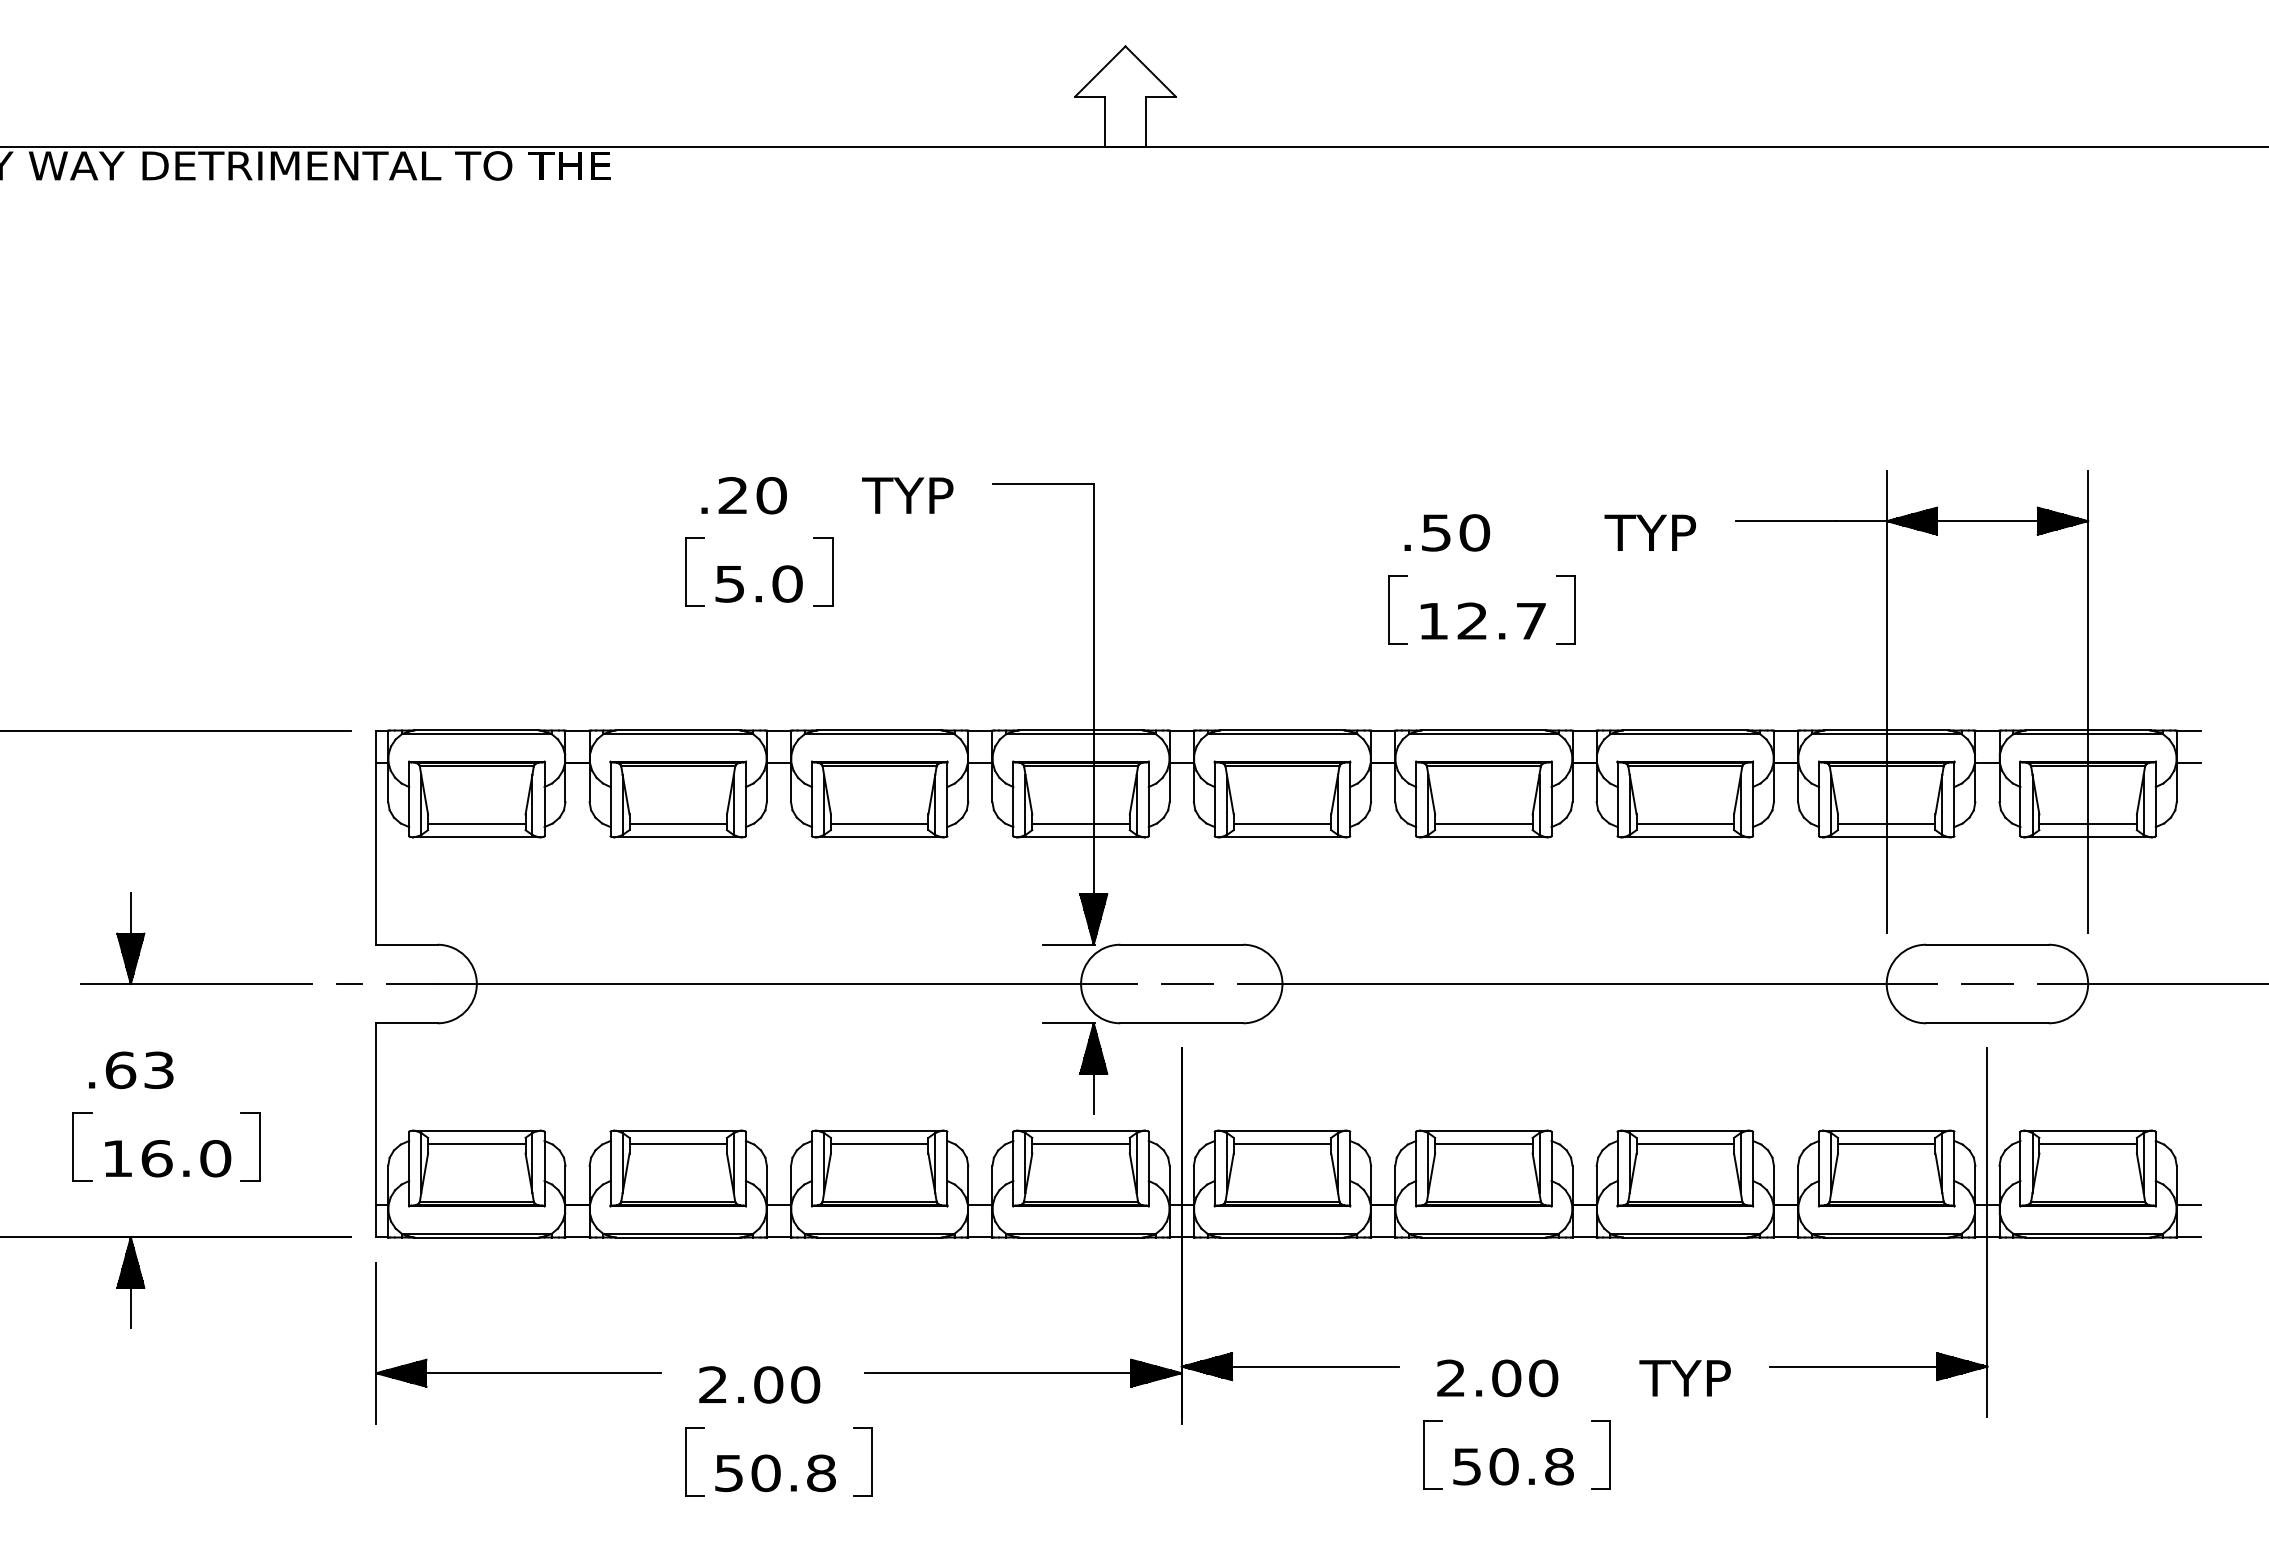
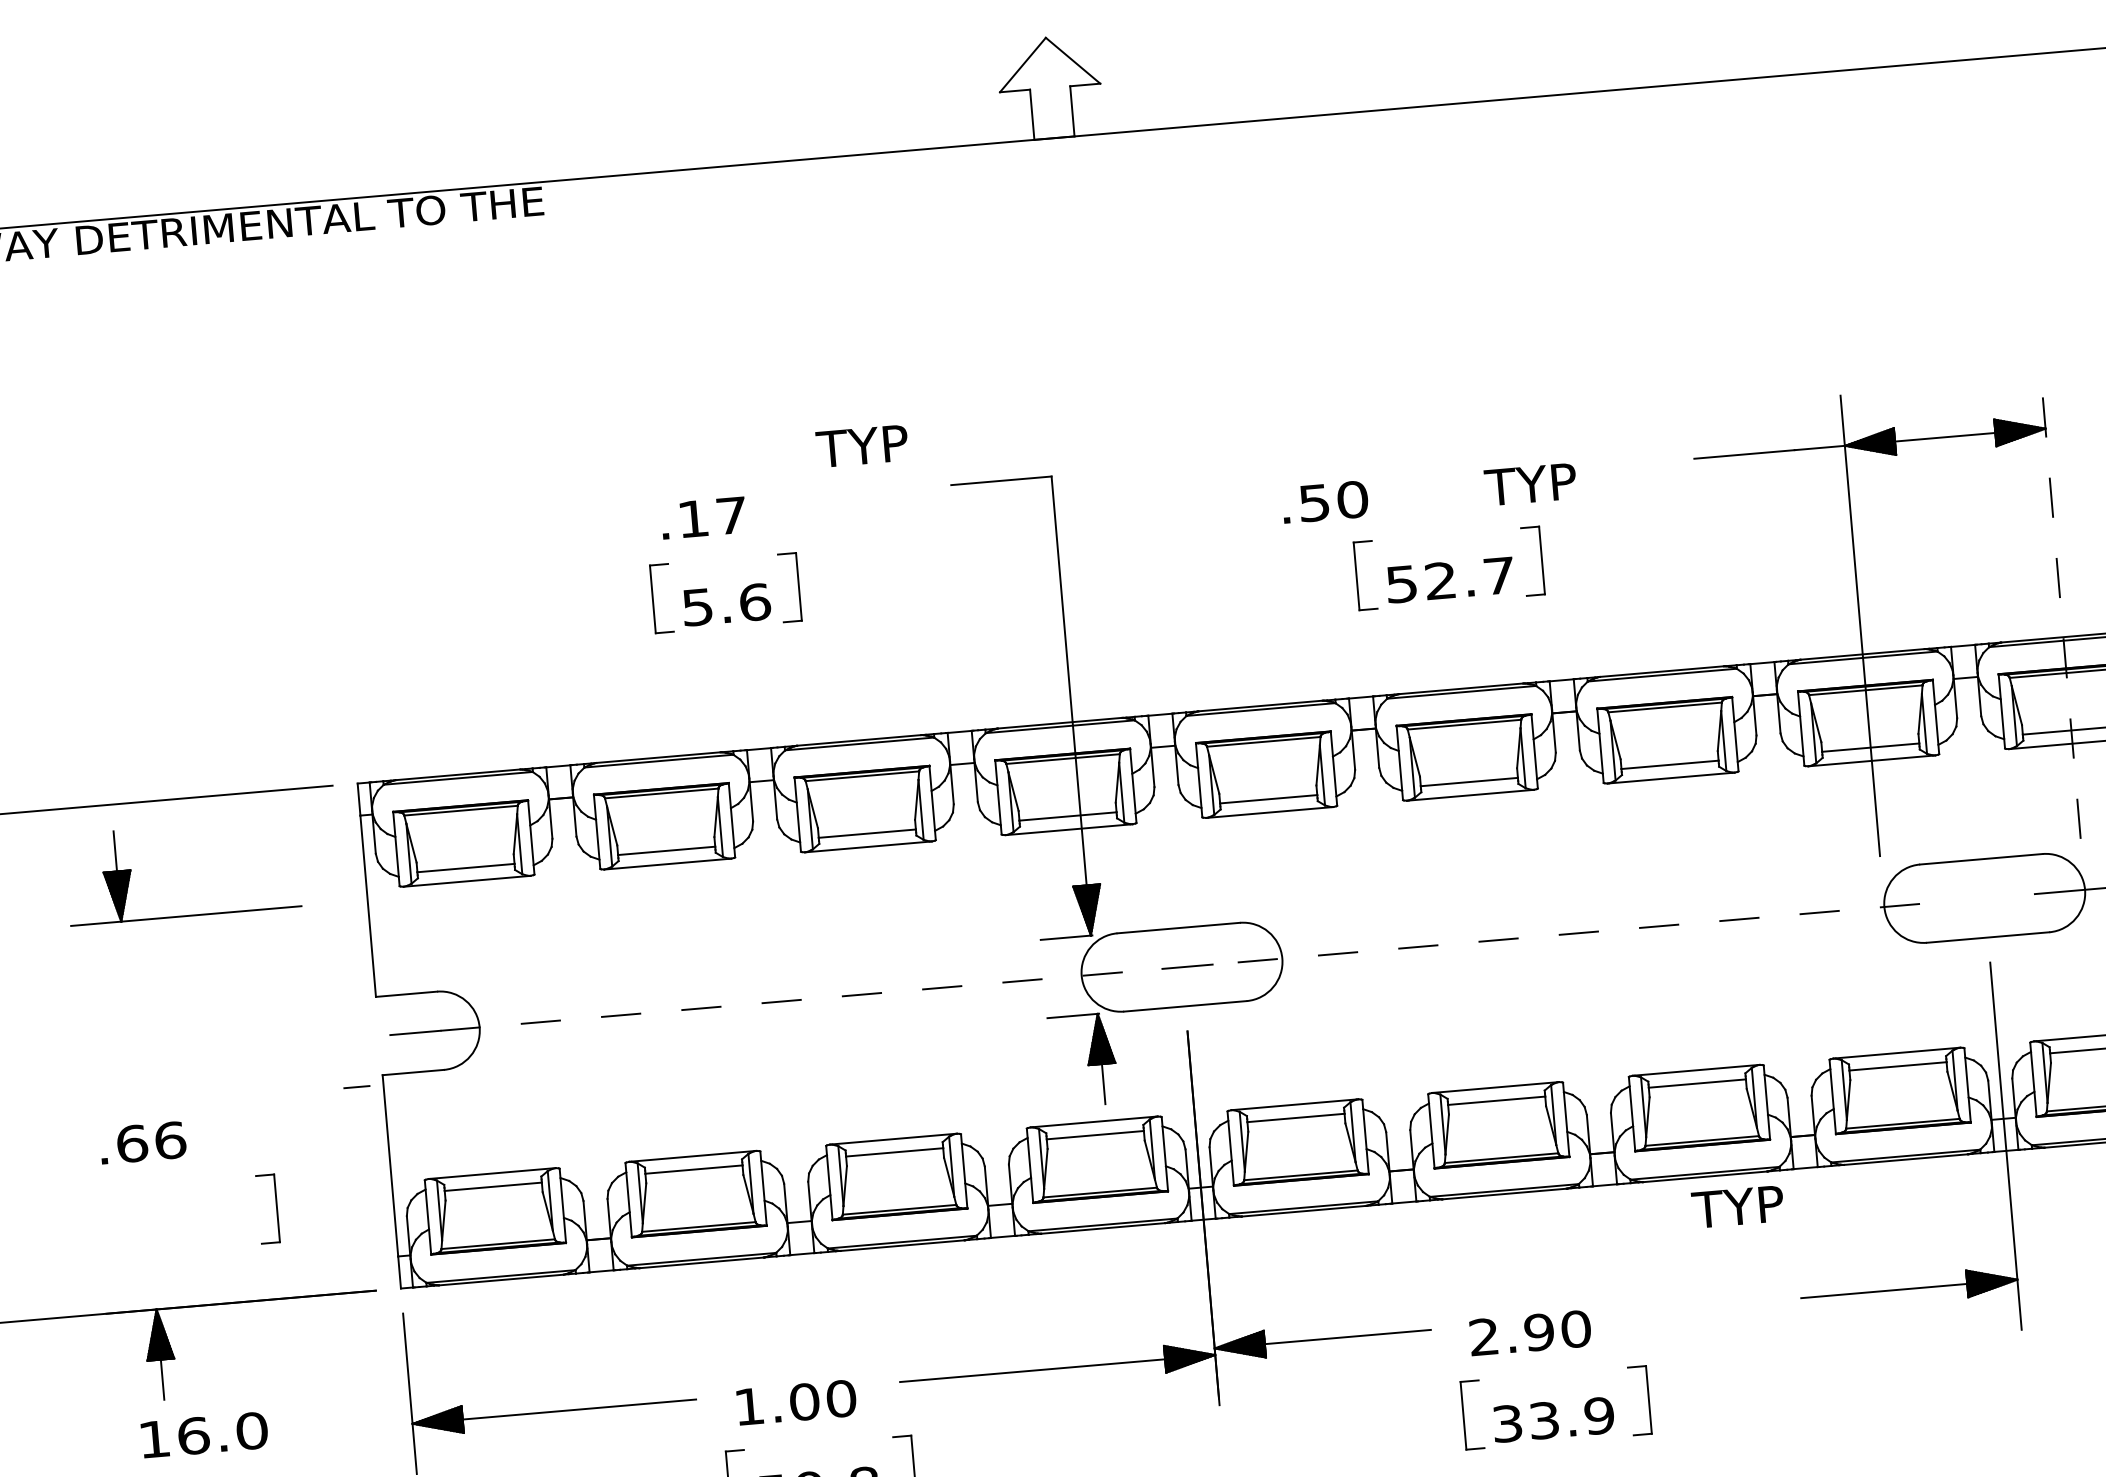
text: (752, 495) -> (712, 517), .20 -> .17
text: (907, 495) -> (862, 446), moved
text: (1447, 532) -> (1325, 501), moved
text: (1649, 532) -> (1529, 484), moved
text: (787, 583) -> (754, 601), 5.0 -> 5.6
text: (1432, 621) -> (1400, 584), 12.7 -> 52.7
line: (2088, 701) -> (2061, 608), solid -> dashed
part: (196, 983) -> (186, 915), moved
line: (349, 983) -> (356, 1086), moved
line: (1987, 983) -> (1984, 897), removed
line: (787, 984) -> (789, 1001), solid -> dashed
line: (1587, 984) -> (1586, 933), solid -> dashed
text: (159, 1070) -> (170, 1140), .63 -> .66
part: (73, 1146) -> (91, 1223), removed
text: (168, 1158) -> (205, 1434), moved
text: (1506, 1378) -> (1539, 1332), 2.00 -> 2.90
text: (1684, 1378) -> (1737, 1207), moved
text: (712, 1384) -> (748, 1406), 2.00 -> 1.00
text: (1513, 1466) -> (1553, 1419), 50.8 -> 33.9

